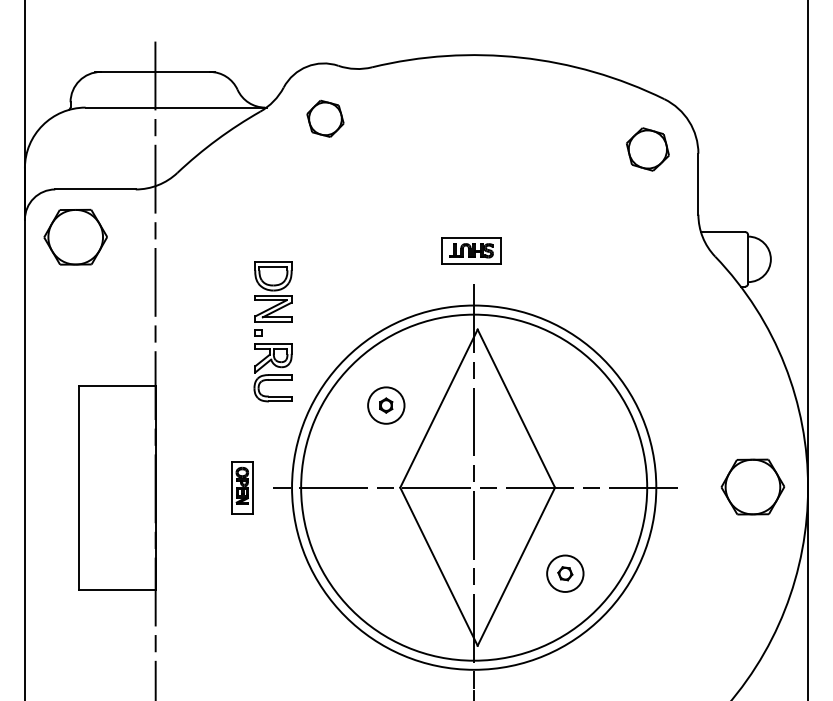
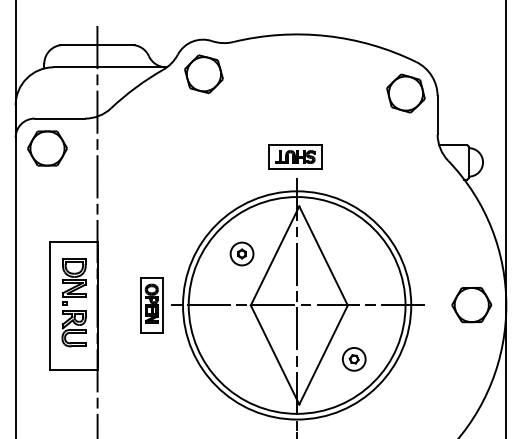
part: (324, 119) -> (203, 74), size x1.67
part: (647, 149) -> (405, 93), size x1.43
part: (471, 249) -> (295, 156), size x1.43
part: (272, 331) -> (73, 302), moved
part: (241, 487) -> (151, 305), size x1.67

